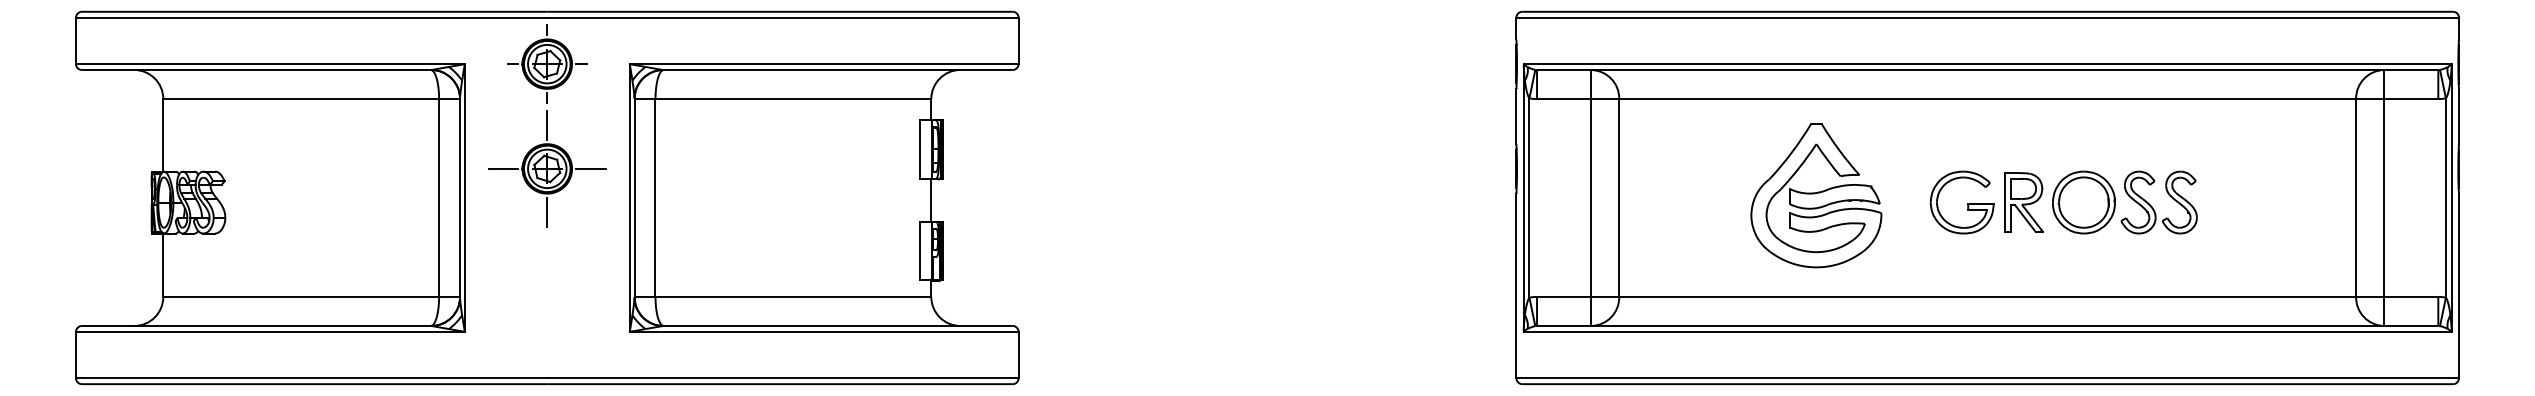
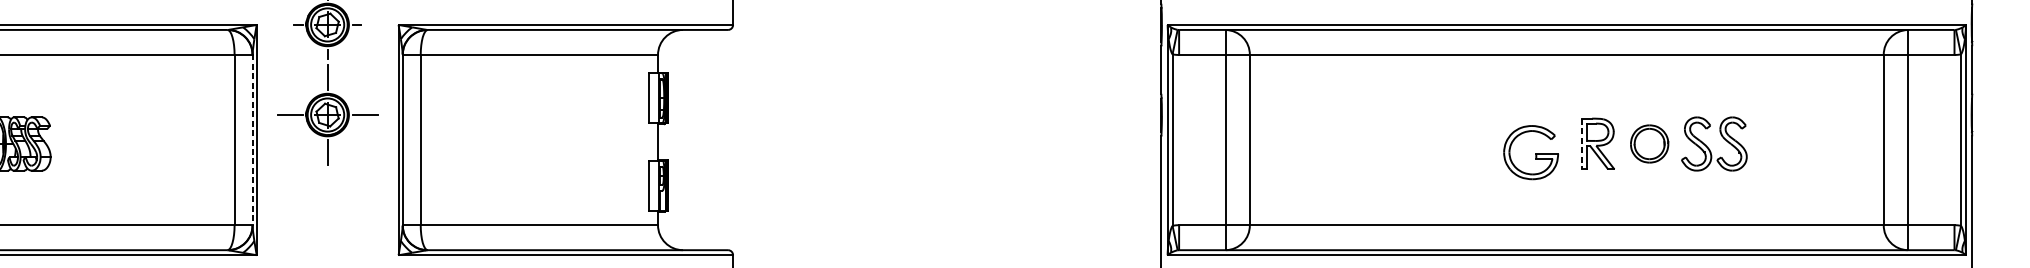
part: (1816, 195) -> (1419, 137), removed
line: (460, 198) -> (252, 140), solid -> dashed
part: (2083, 202) -> (1649, 143), size x0.7
part: (1967, 203) -> (1535, 153), moved
line: (2005, 203) -> (1582, 144), solid -> dashed

